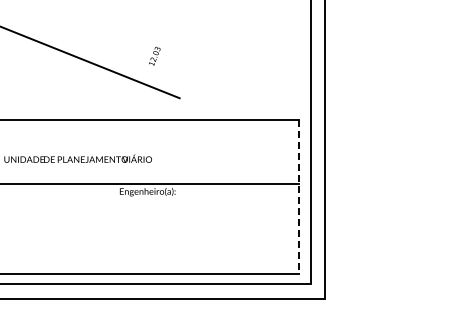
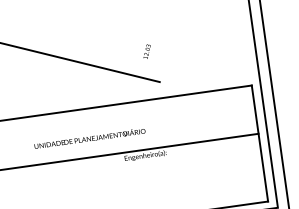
text: (154, 55) -> (146, 51), moved
line: (299, 197) -> (260, 143), dashed -> solid

